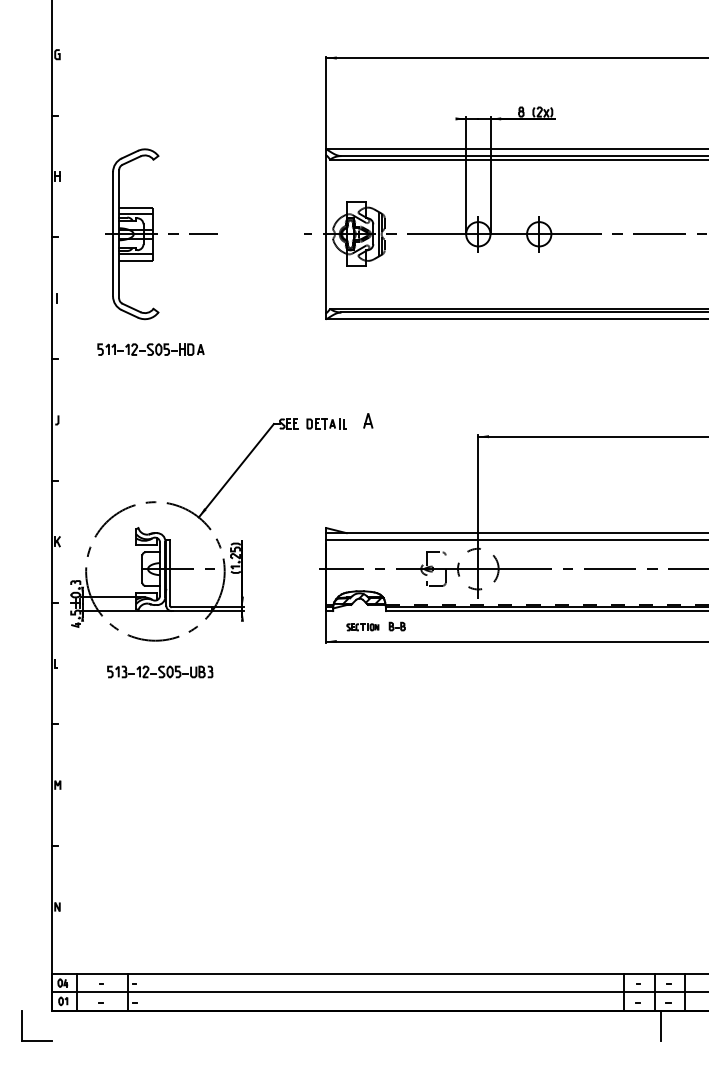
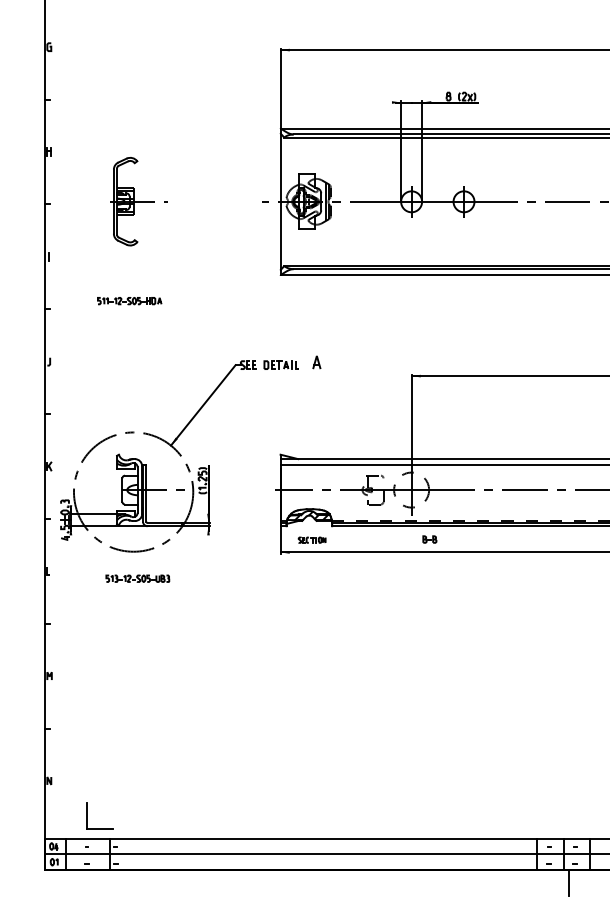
part: (161, 233) -> (138, 201), size x0.6
part: (150, 348) -> (129, 300), size x0.7
part: (396, 626) -> (429, 539), moved
part: (159, 671) -> (137, 578), size x0.7
part: (22, 1024) -> (87, 815), moved

